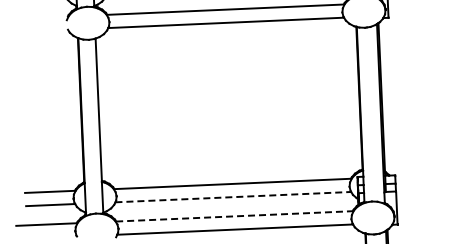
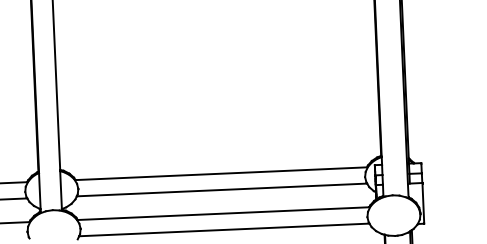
line: (233, 197) -> (222, 190), dashed -> solid
line: (234, 216) -> (223, 213), dashed -> solid

